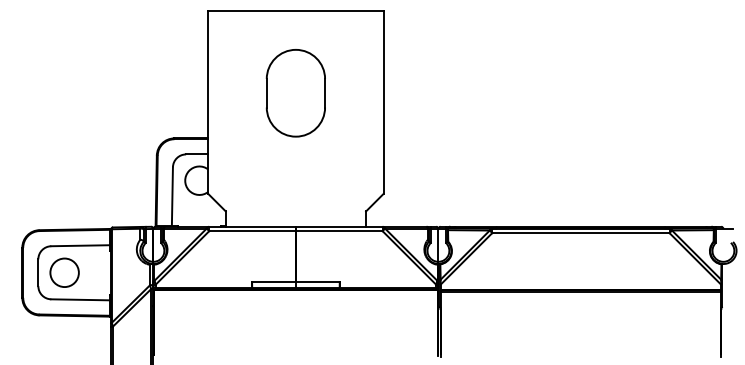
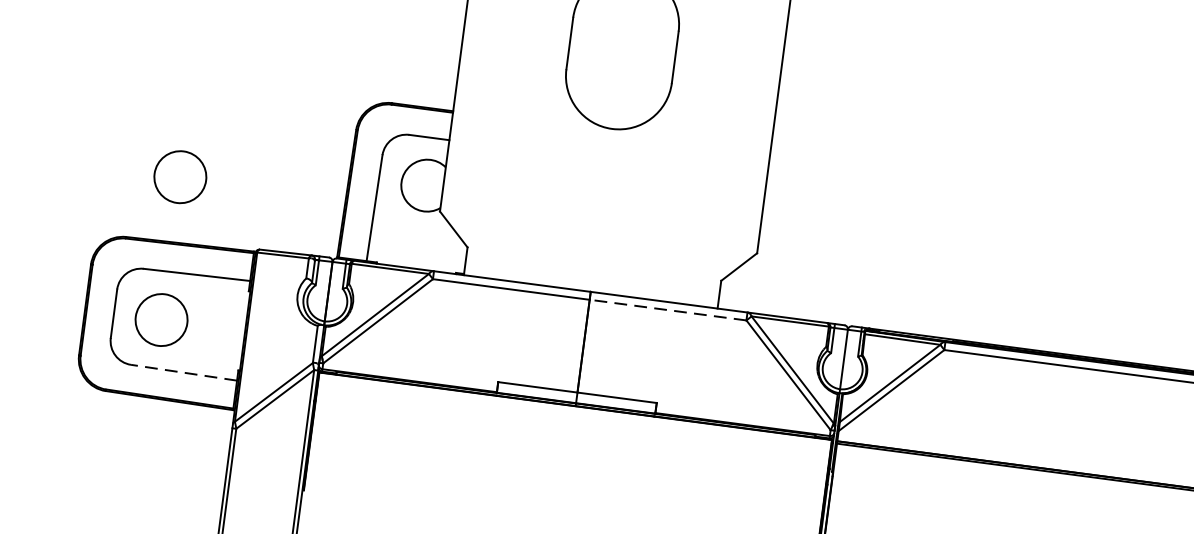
circle: (64, 193) -> (180, 176), added
line: (338, 231) -> (666, 310), solid -> dashed
line: (80, 299) -> (183, 372), solid -> dashed

